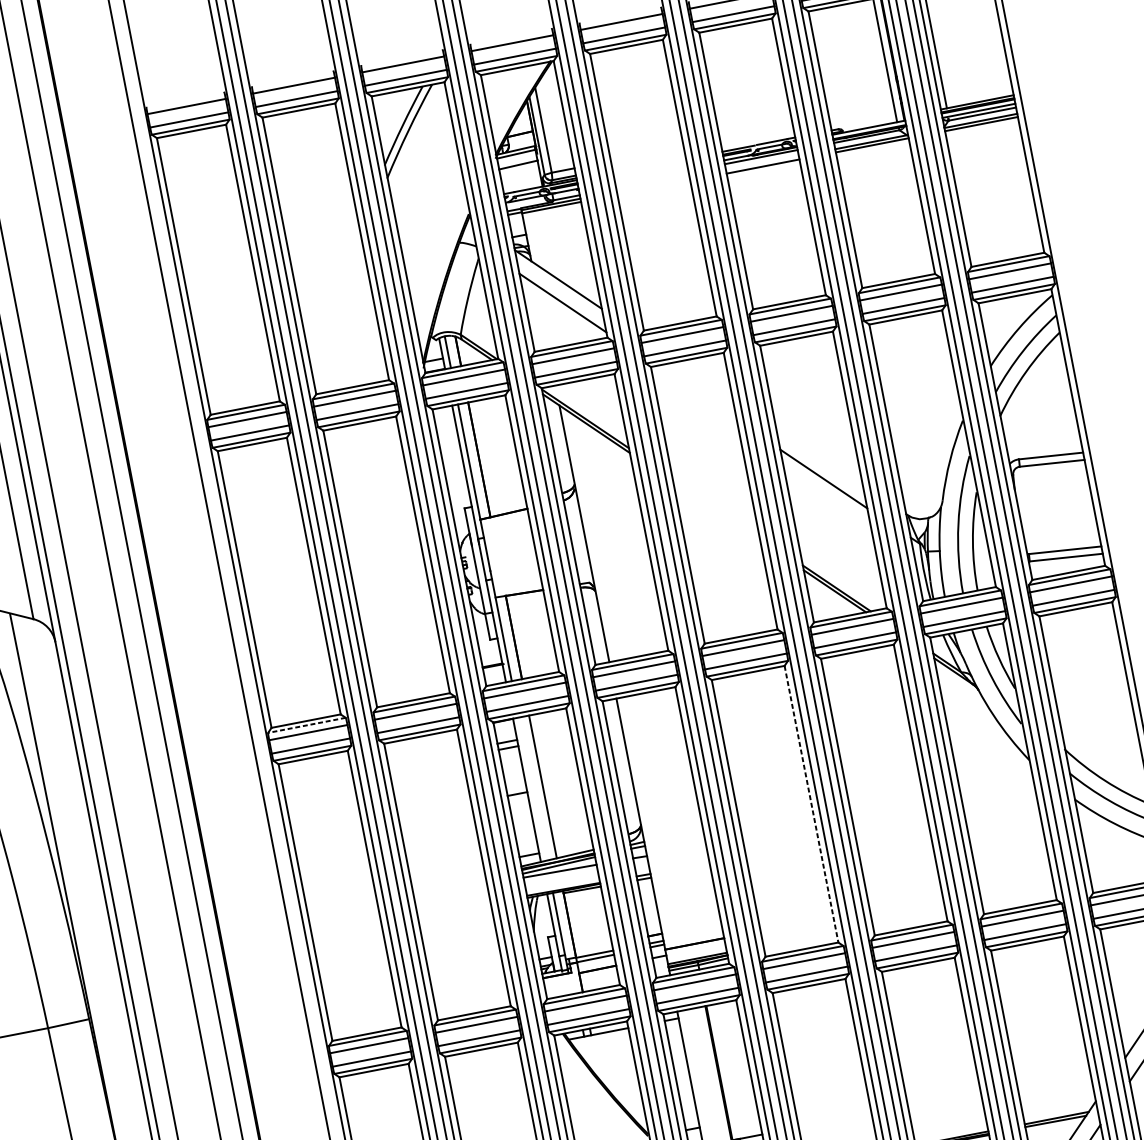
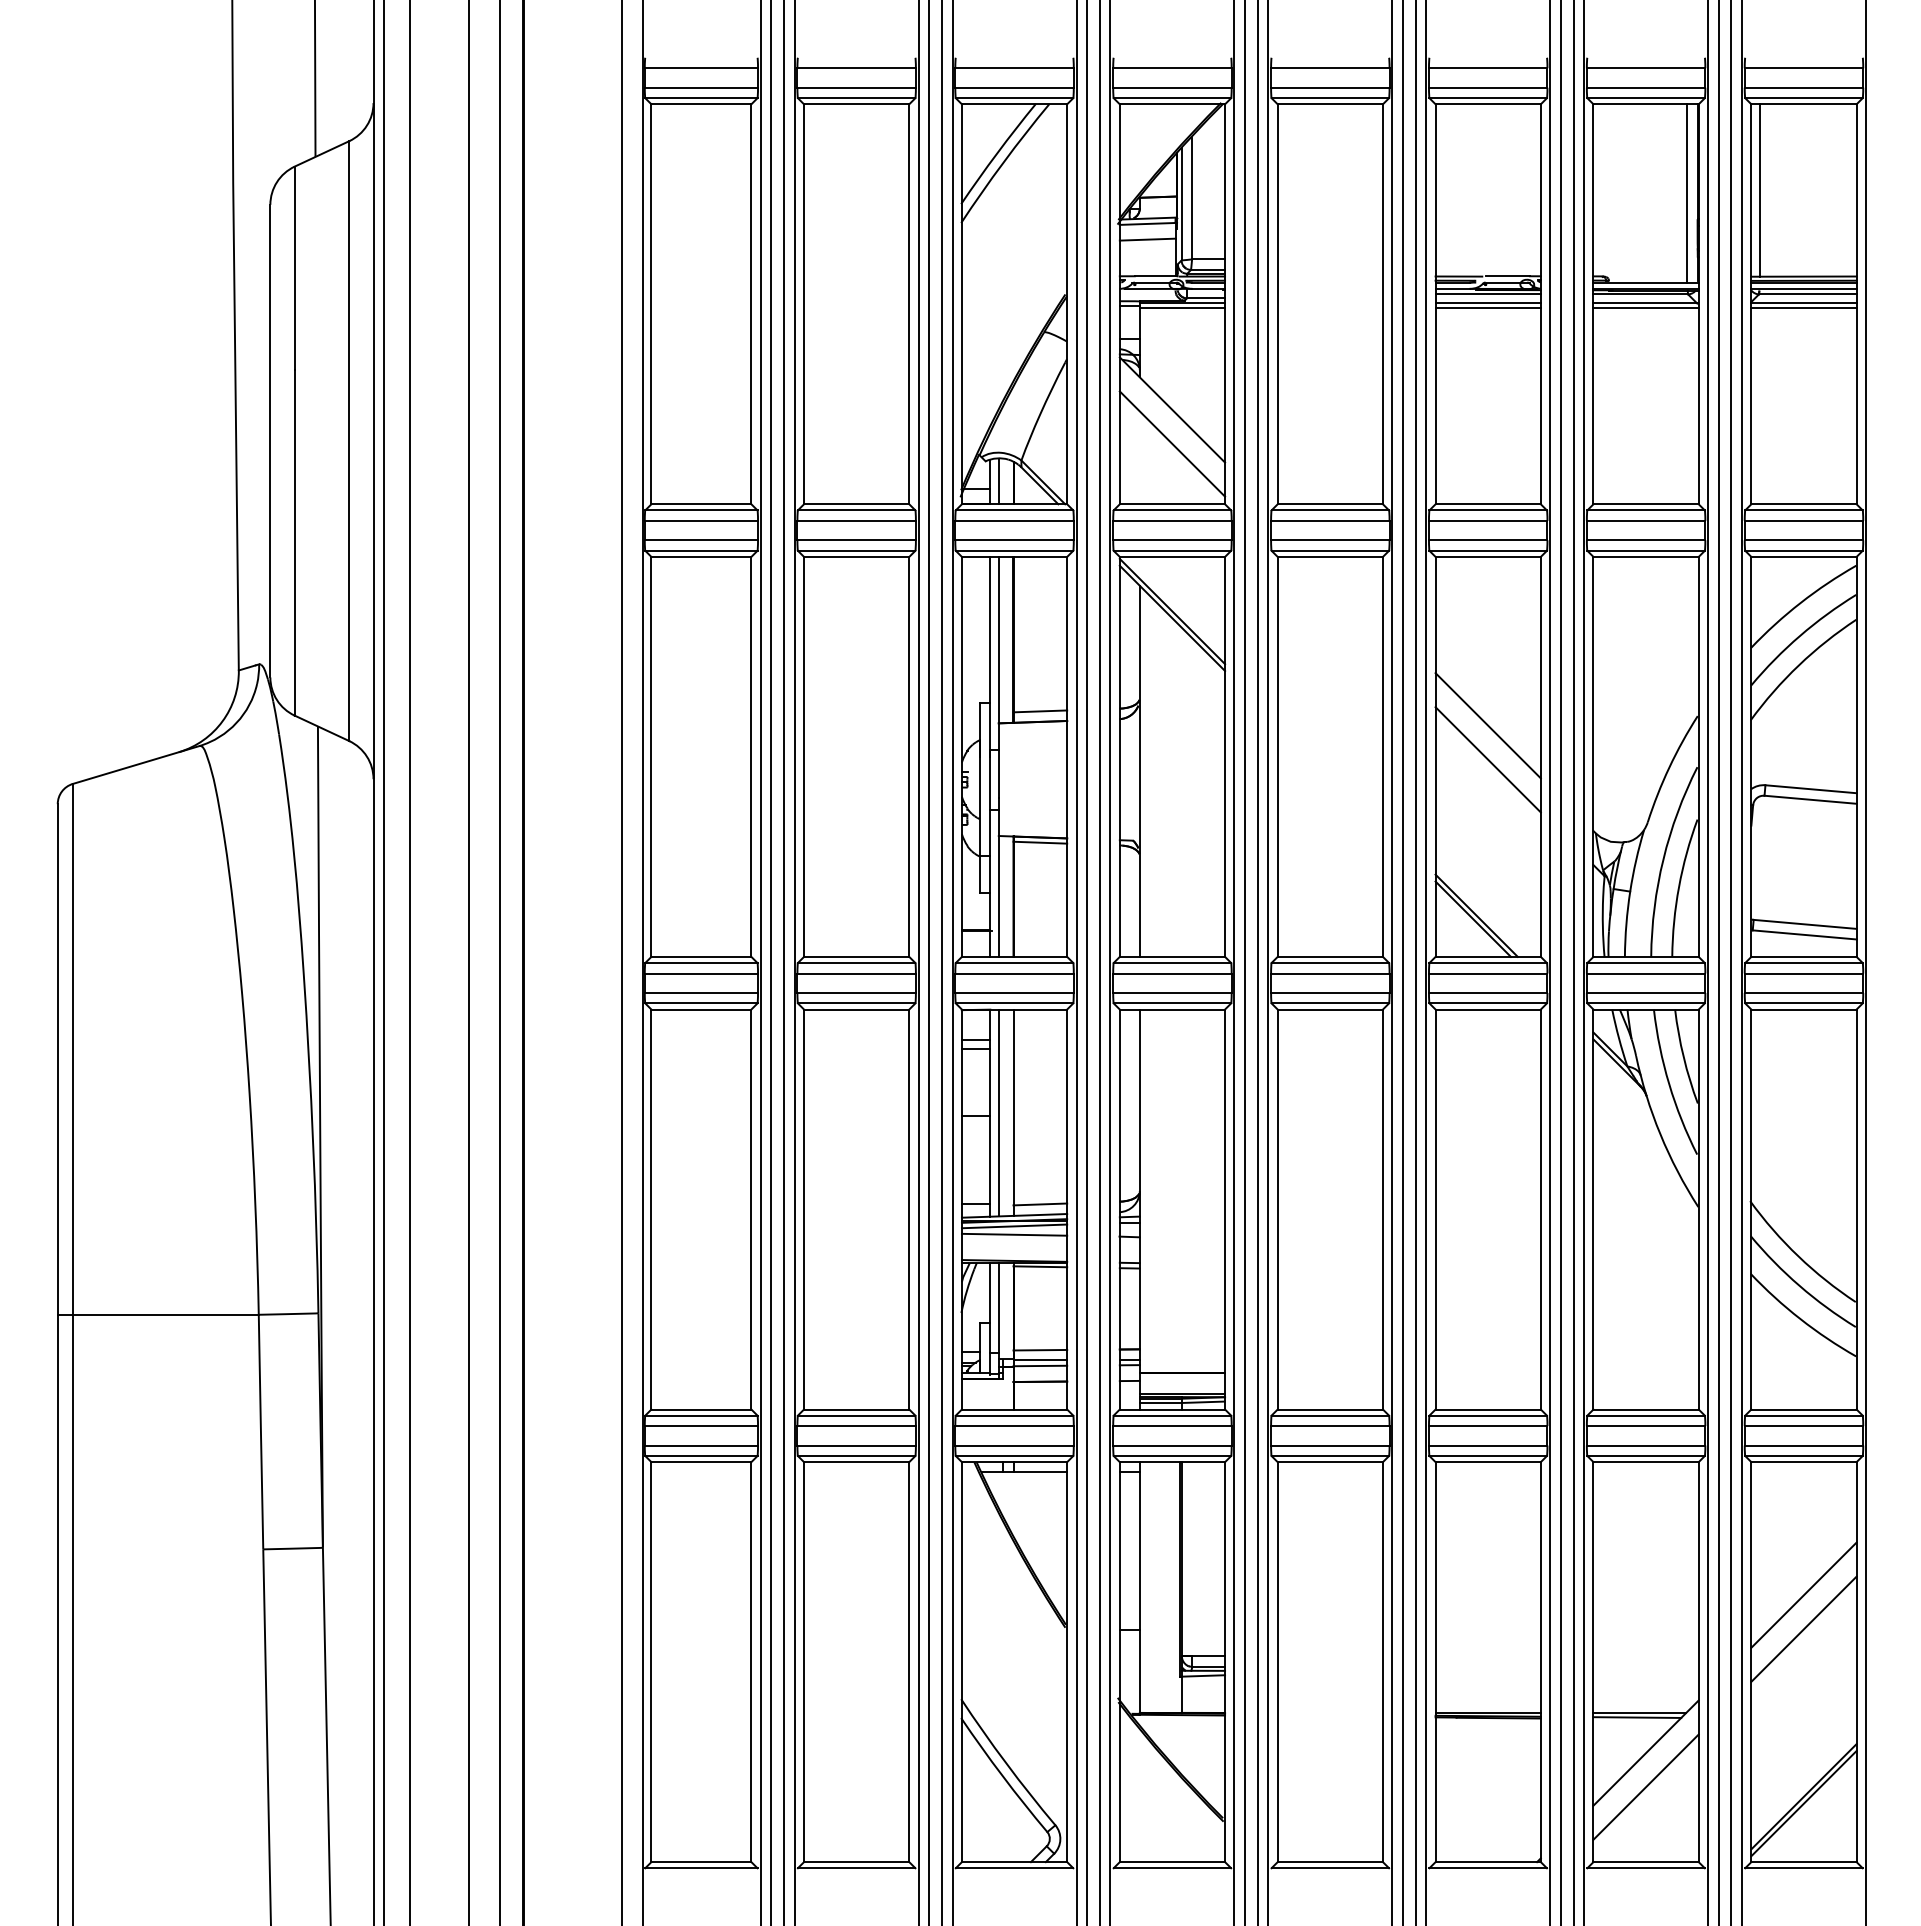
line: (762, 163) -> (1487, 303), added
line: (818, 455) -> (1487, 725), added
line: (507, 505) -> (1040, 711), added
line: (525, 596) -> (1040, 842), added
line: (306, 725) -> (700, 963), dashed -> solid
line: (532, 788) -> (998, 1112), added
line: (811, 804) -> (1382, 1209), dashed -> solid
line: (573, 846) -> (1040, 1204), added
line: (593, 947) -> (1040, 1349), added

